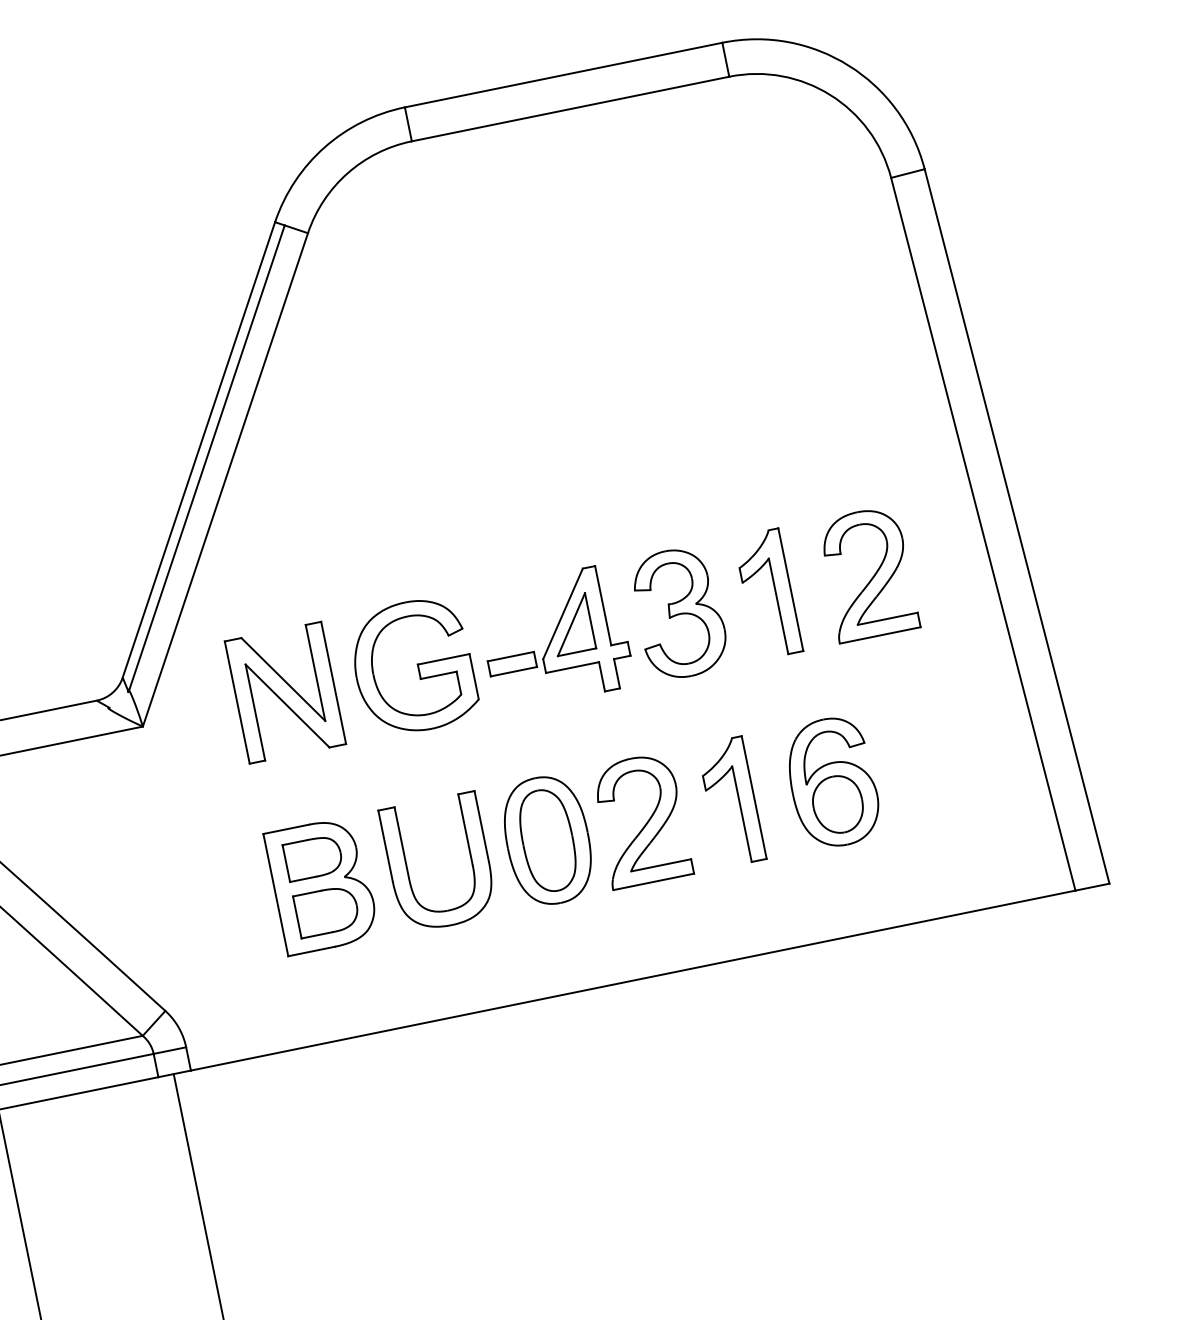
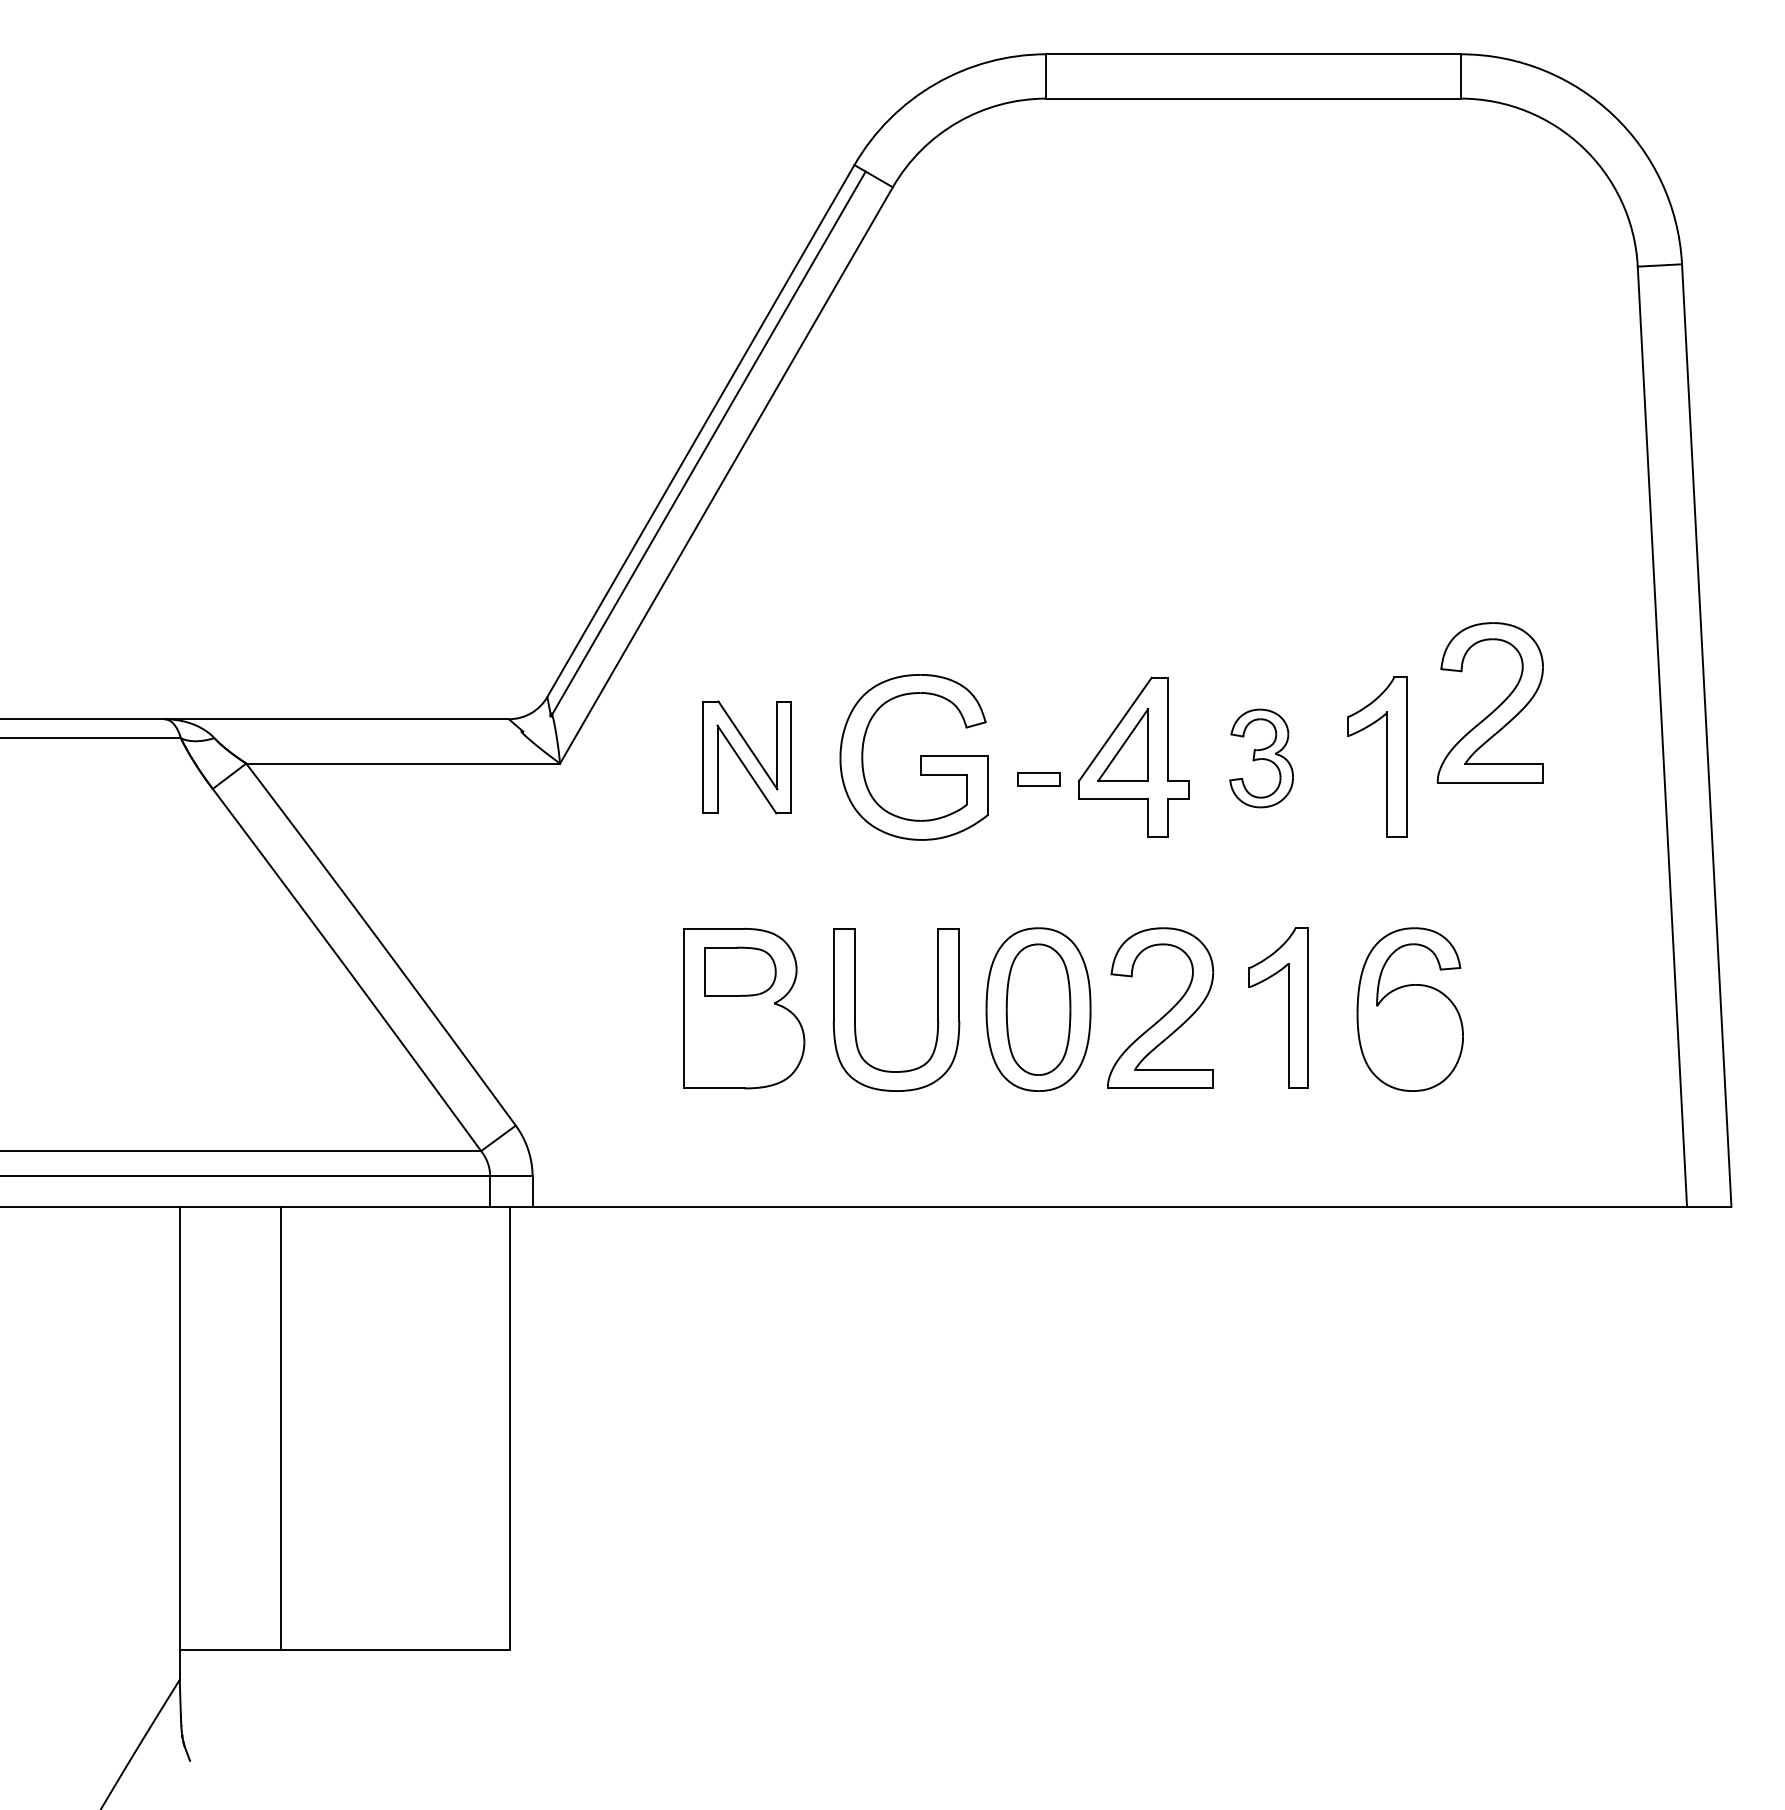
part: (872, 577) -> (1495, 708), moved
part: (679, 613) -> (1261, 758), size x0.6
part: (511, 664) -> (1038, 779), size x0.7
part: (285, 692) -> (747, 757), size x0.7
part: (838, 804) -> (1411, 1038), removed
part: (326, 910) -> (743, 1041), removed

